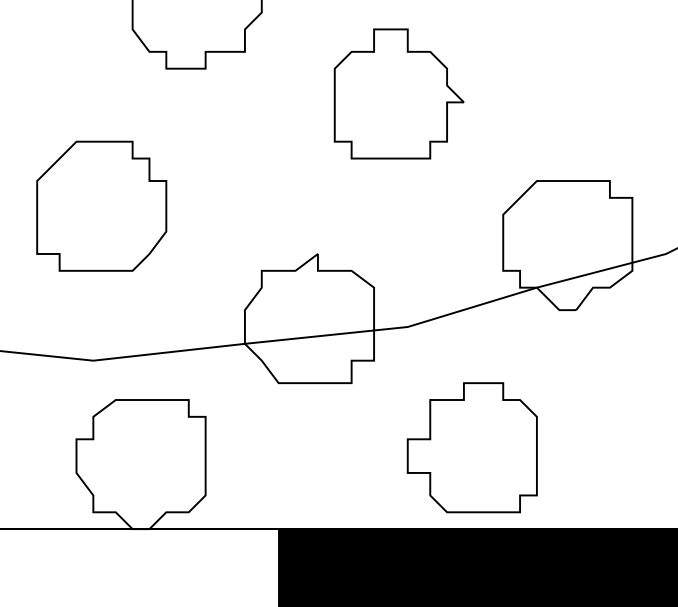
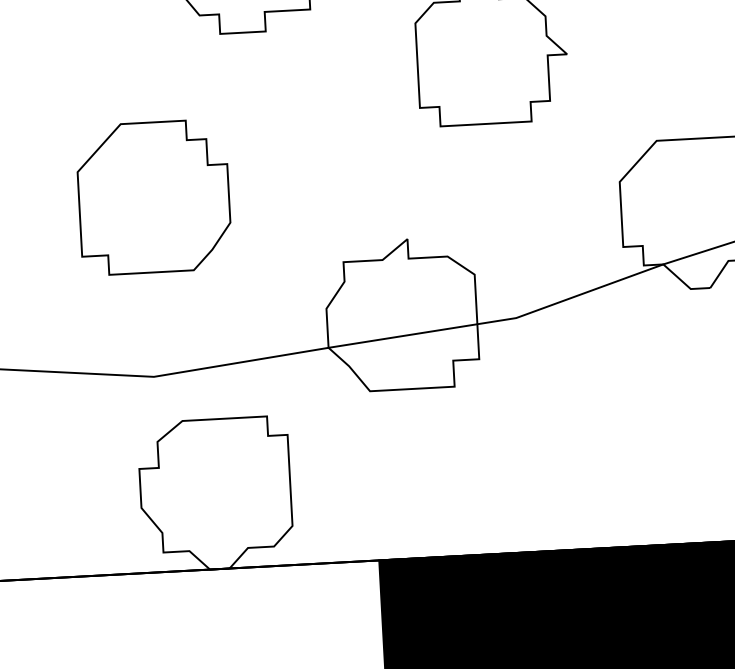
part: (471, 447) -> (597, 453), removed

